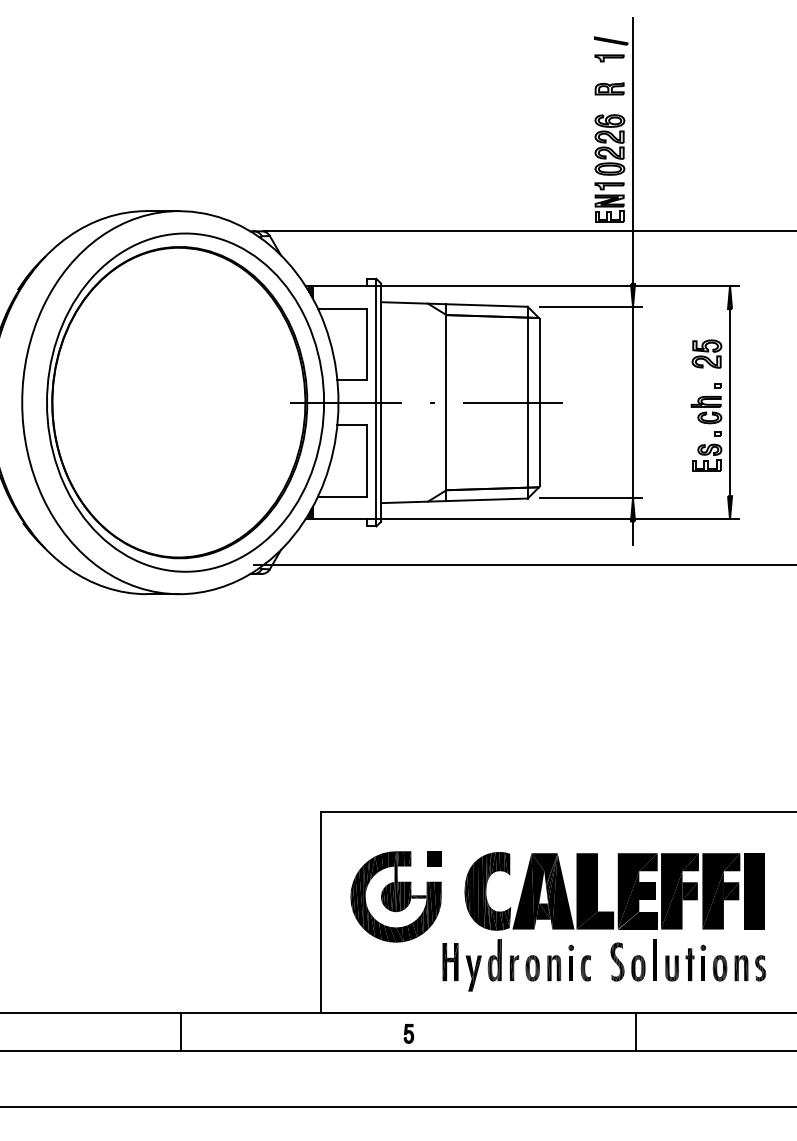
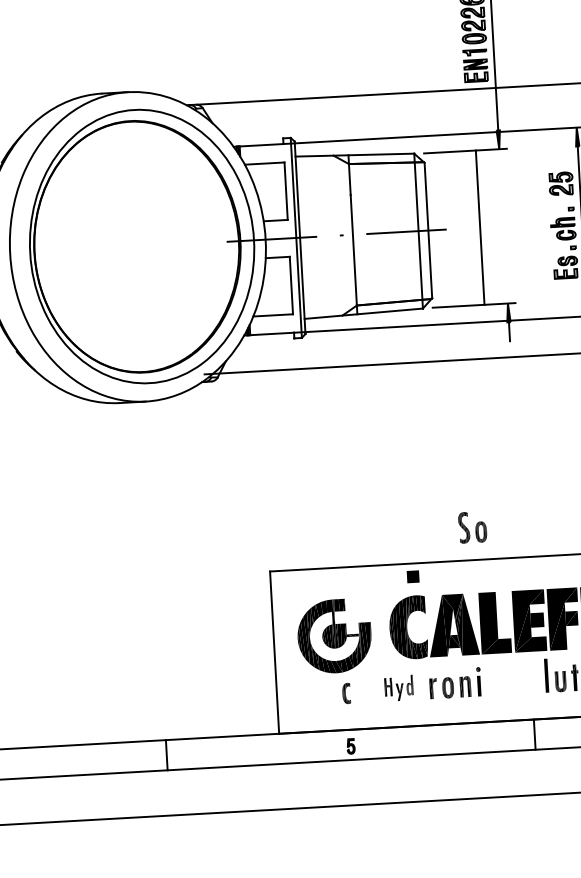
line: (633, 402) -> (480, 227), moved
part: (434, 858) -> (413, 576), moved
part: (627, 961) -> (472, 527), moved
part: (471, 965) -> (398, 688), size x0.6
part: (585, 968) -> (346, 693), moved

